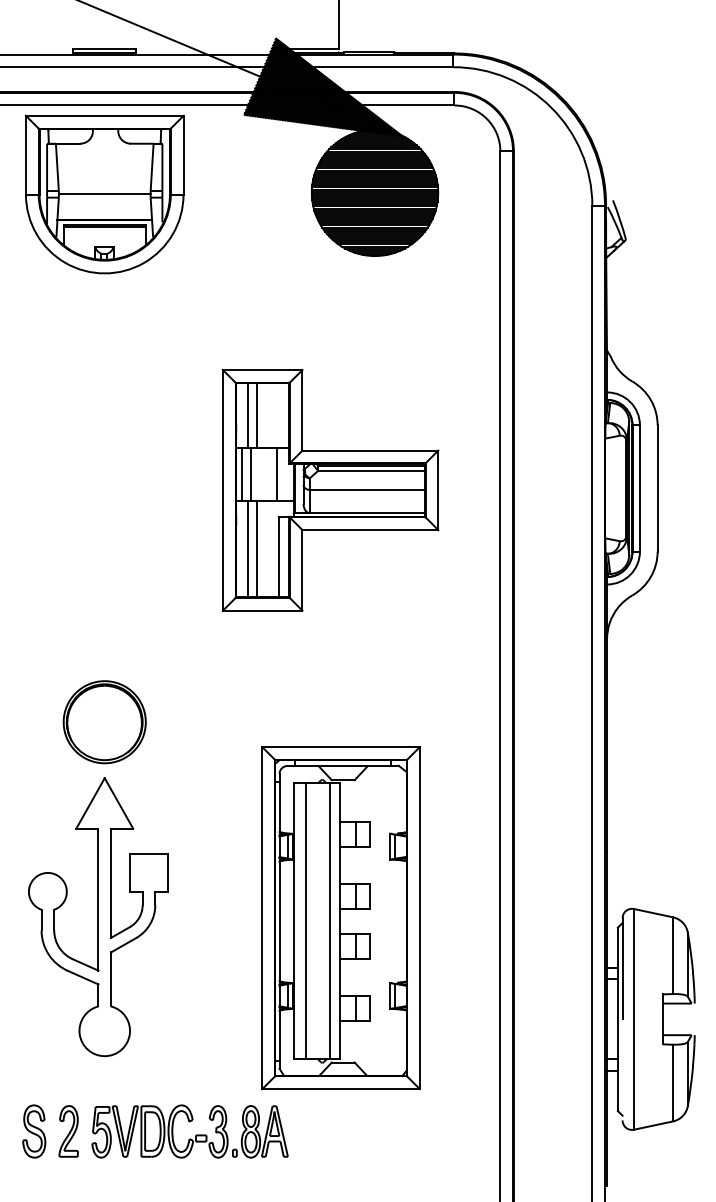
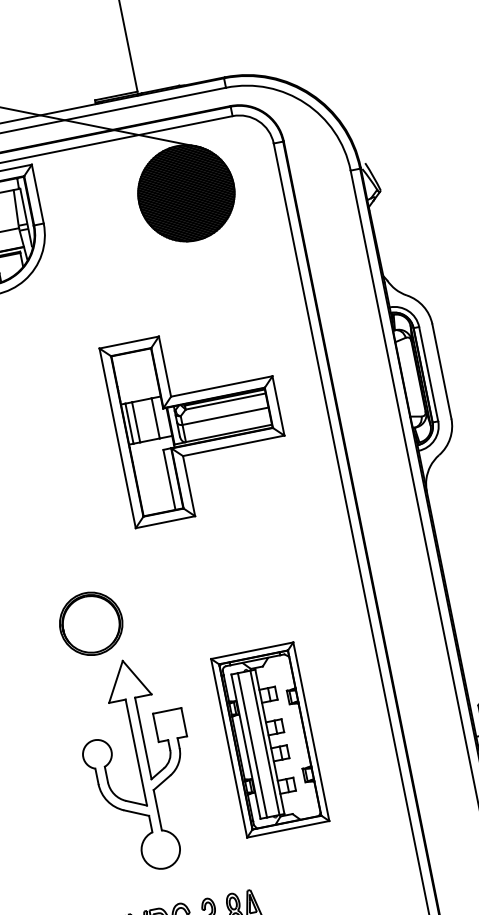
hatch: (324, 87) -> (132, 122), removed
line: (247, 415) -> (124, 378), removed
line: (257, 415) -> (132, 377), removed
line: (247, 549) -> (144, 478), removed
line: (257, 549) -> (152, 477), removed
part: (104, 722) -> (91, 624), moved
part: (98, 917) -> (139, 765), moved
part: (340, 918) -> (269, 740), size x0.7

